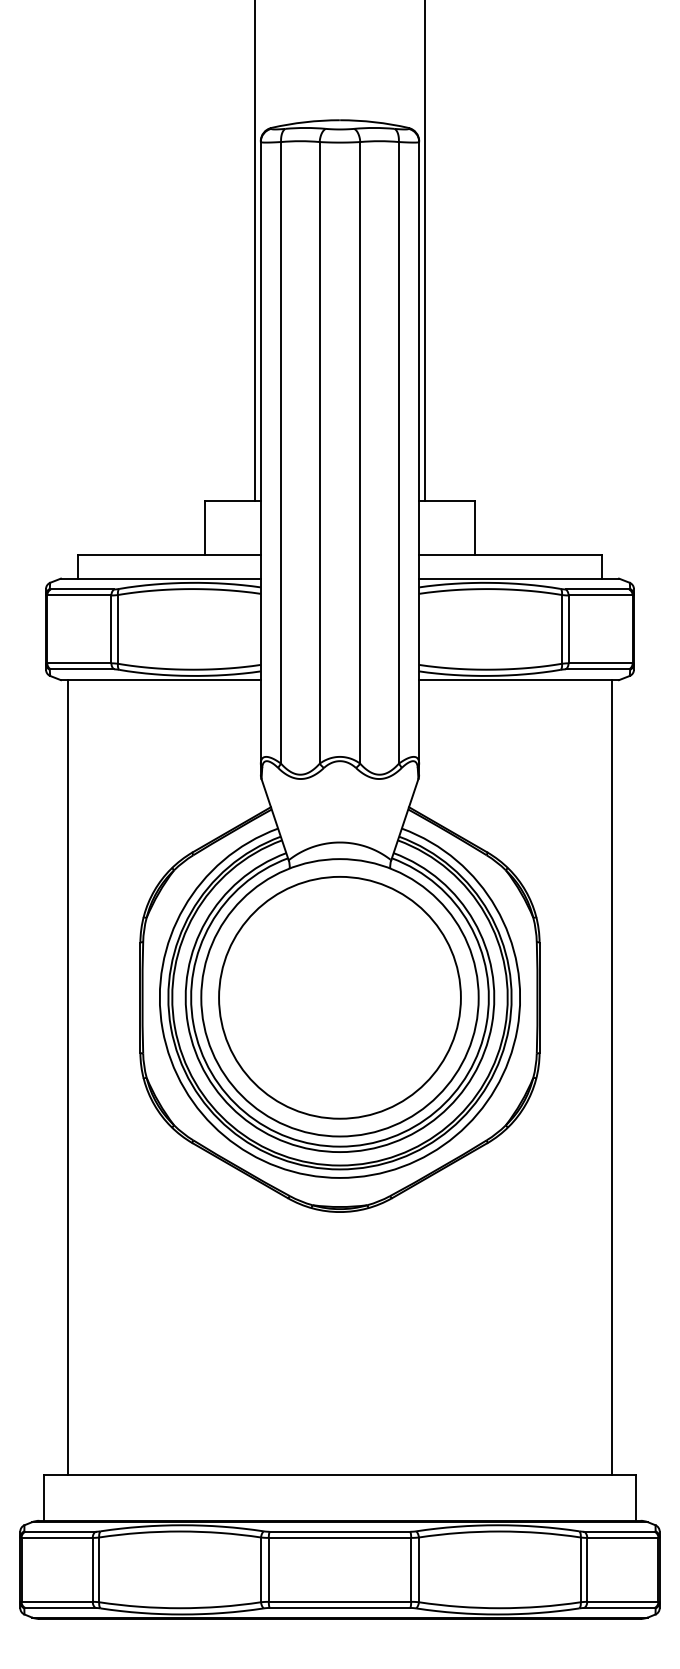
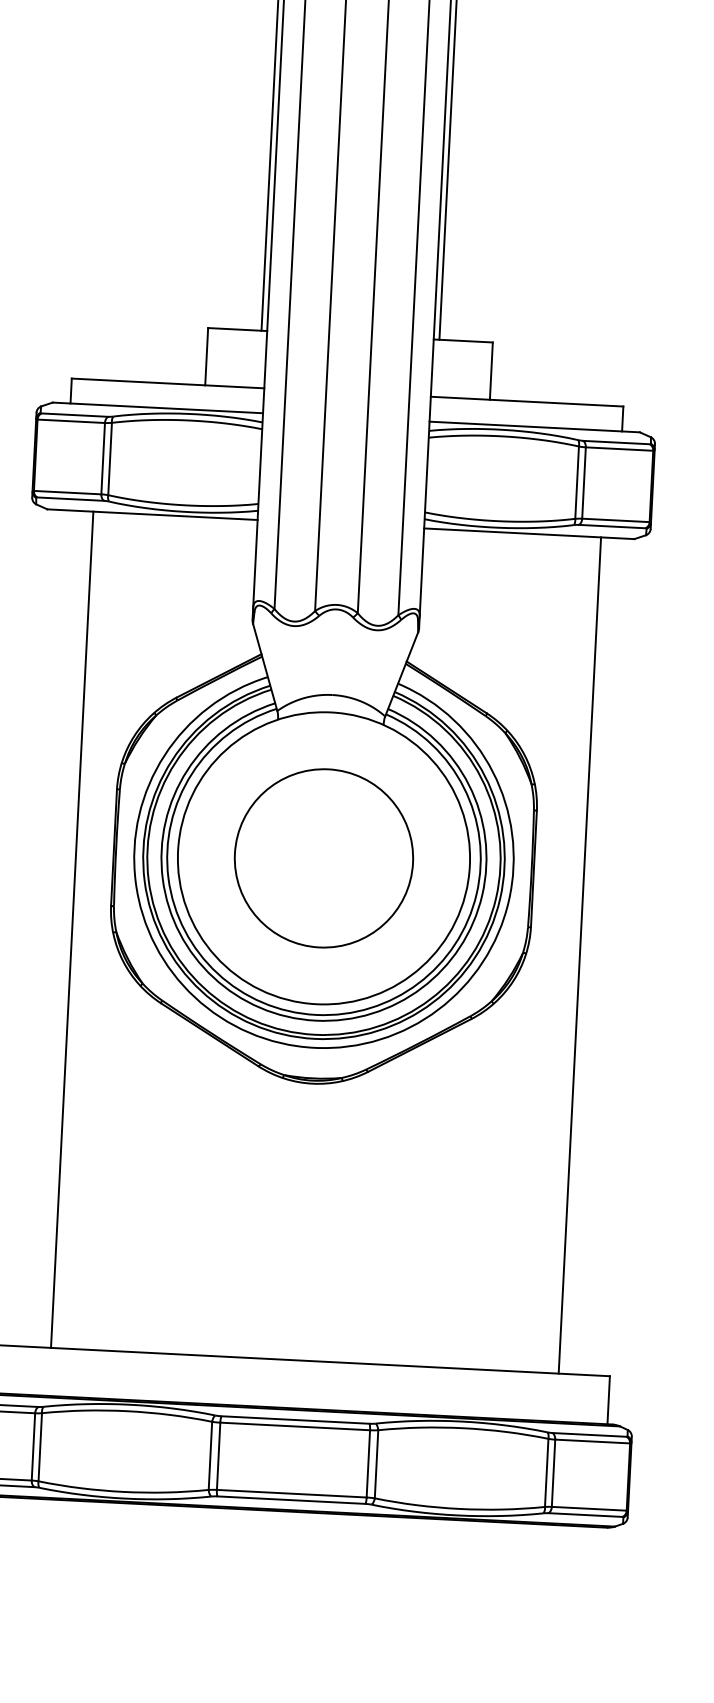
circle: (339, 997) -> (323, 858), size x0.7
line: (67, 1077) -> (72, 929), moved
line: (612, 1077) -> (580, 955), moved

